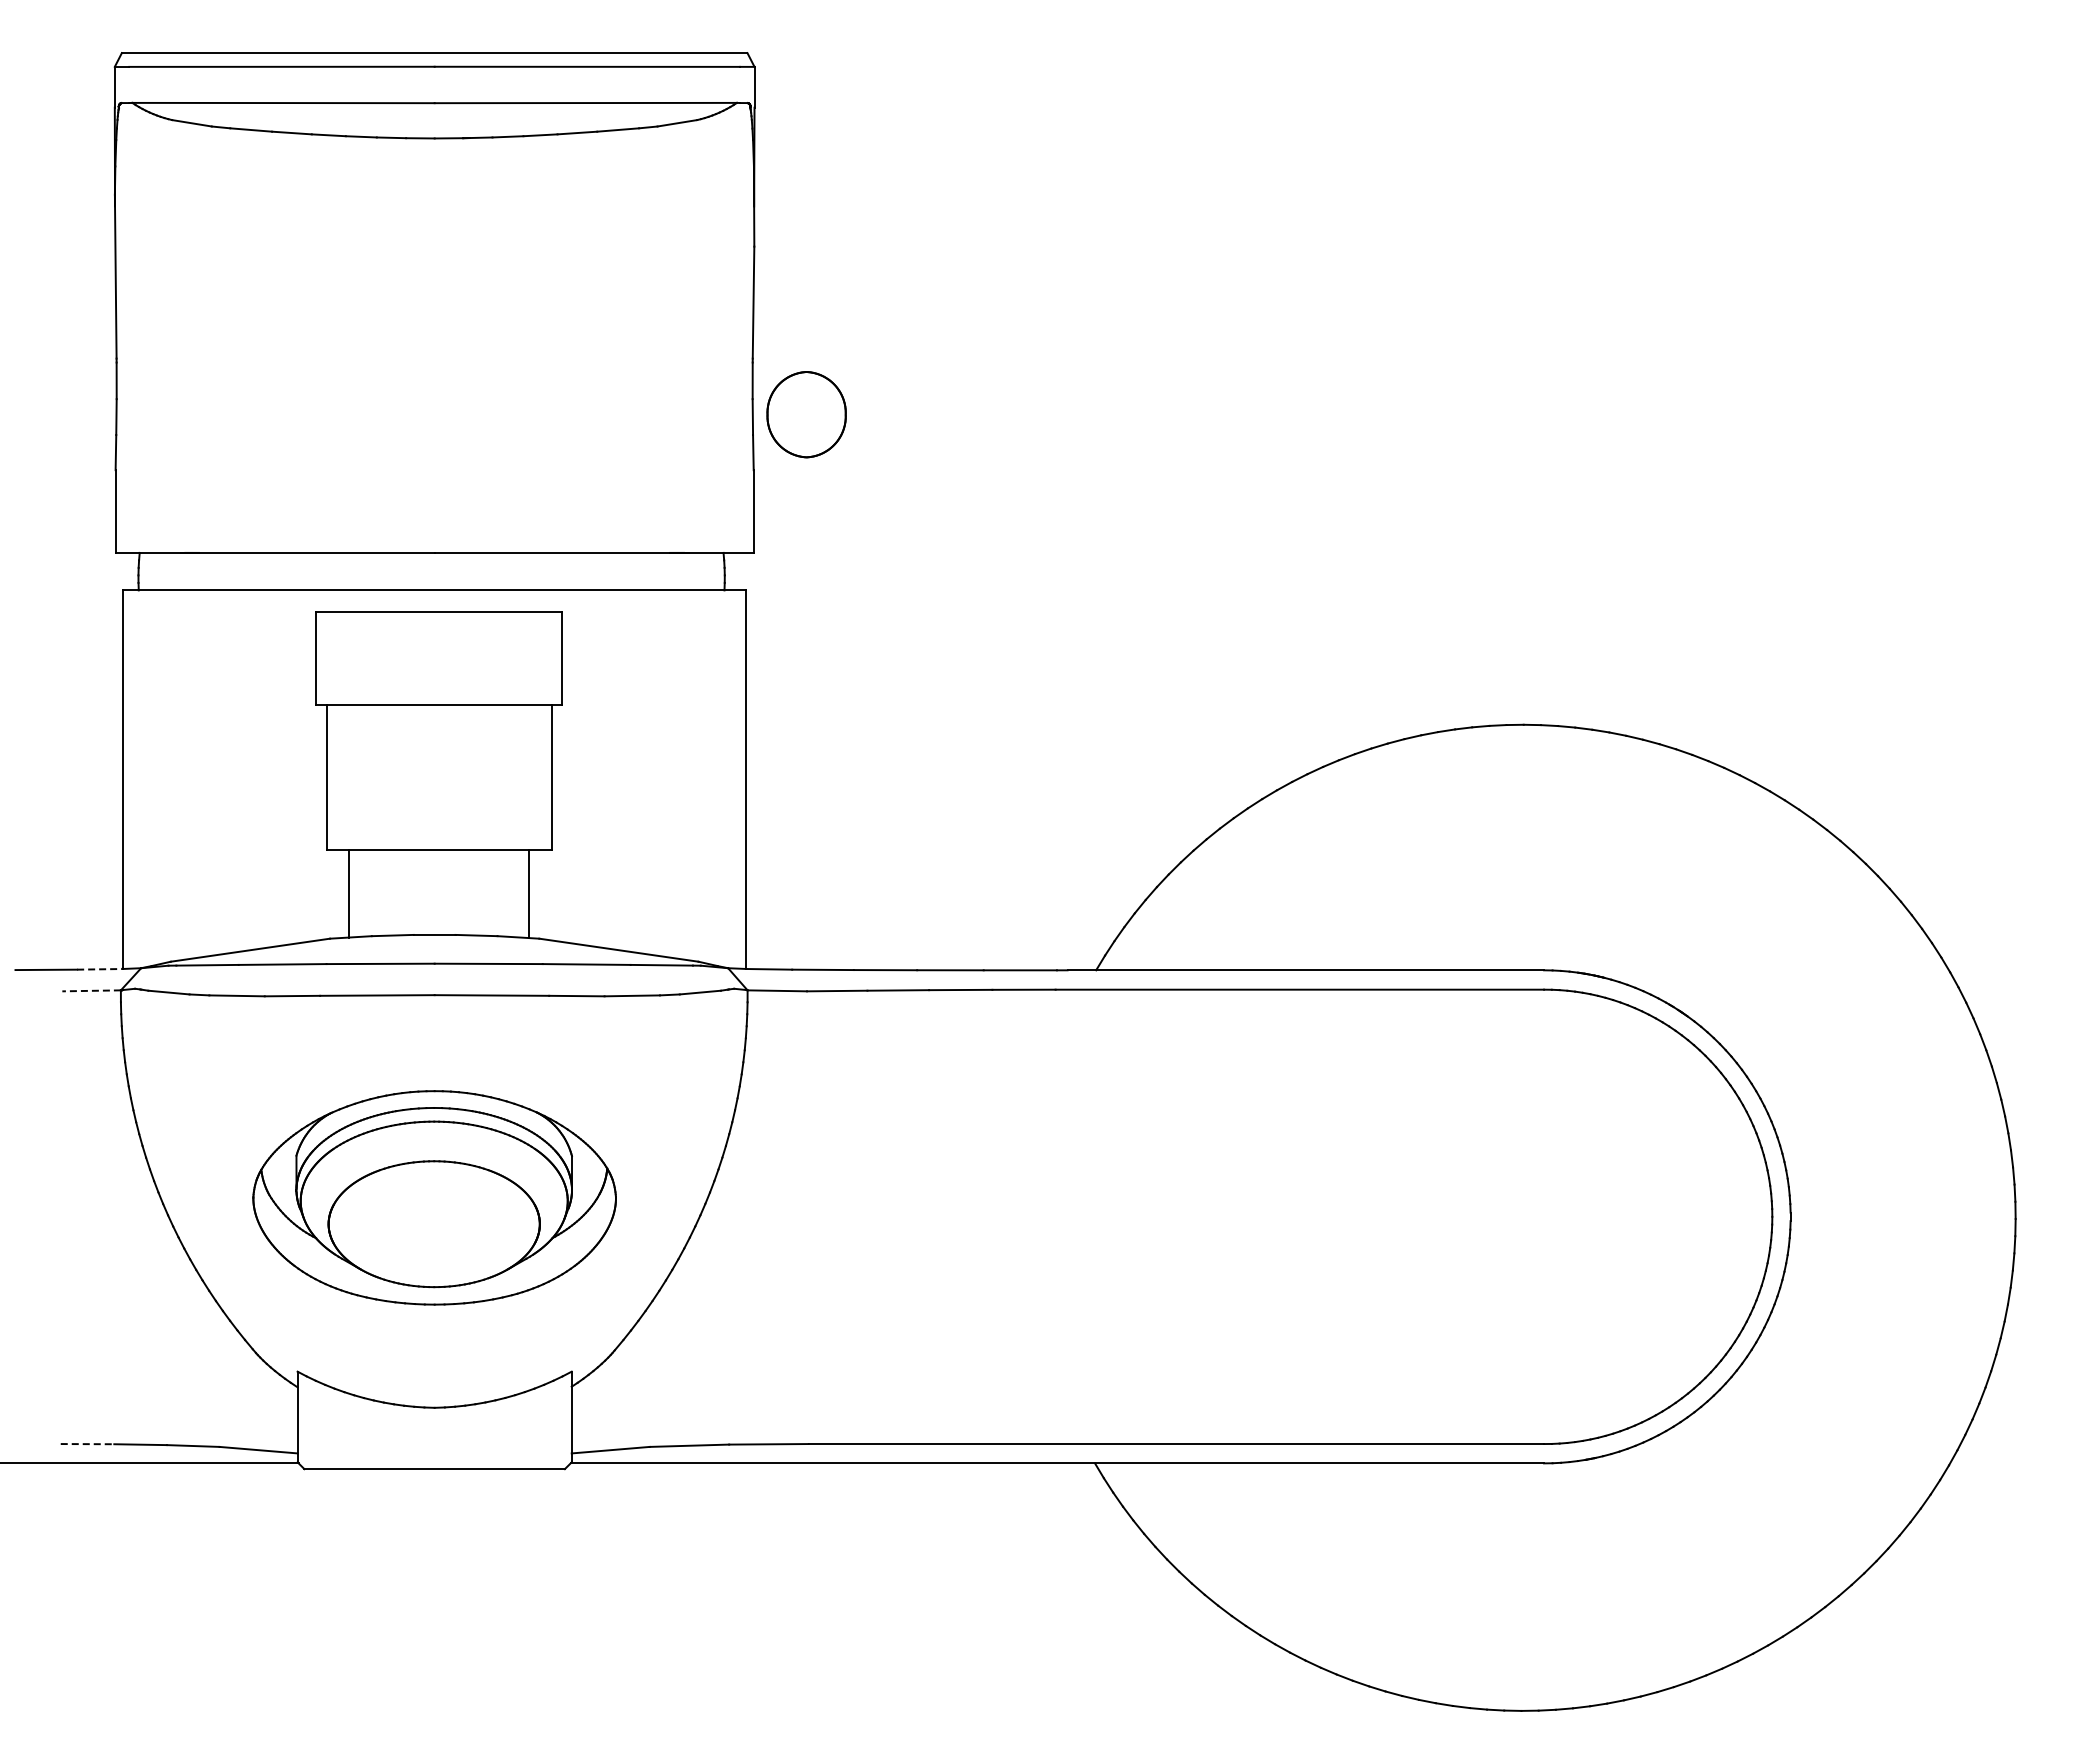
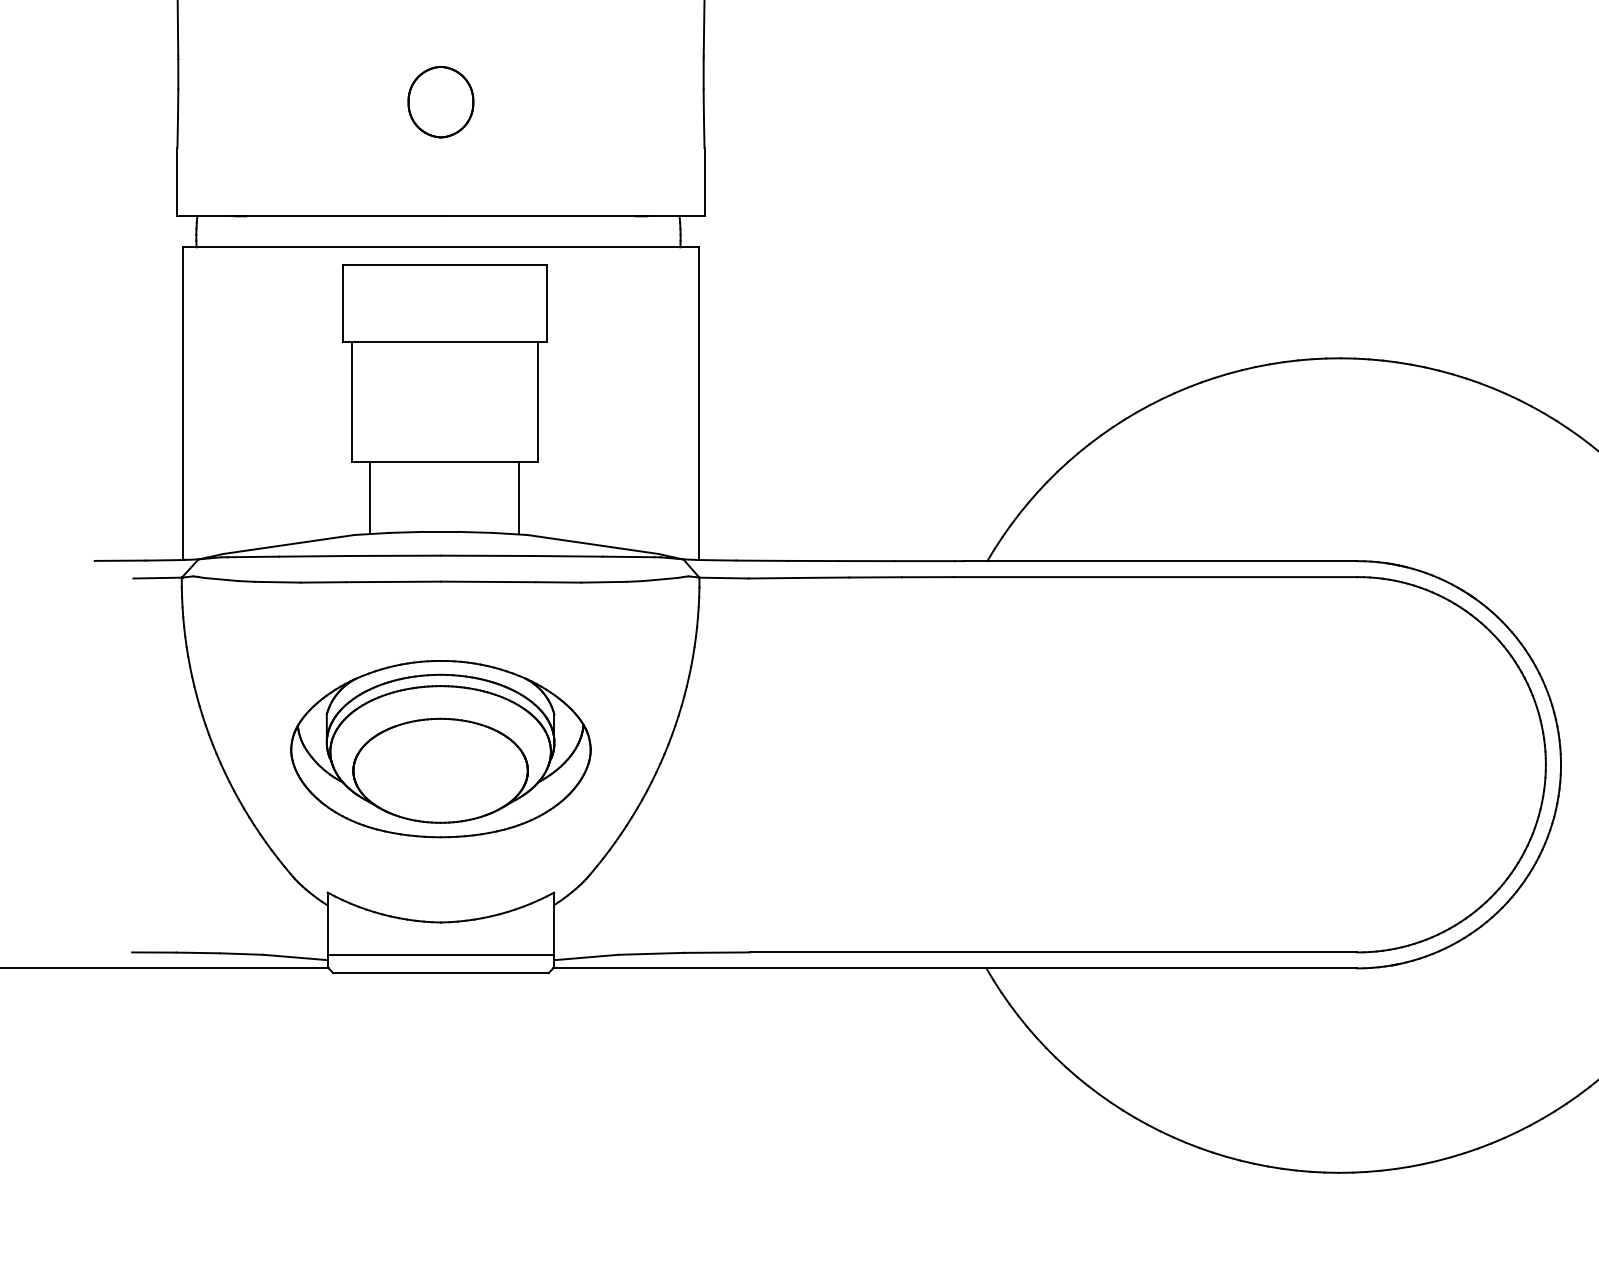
part: (806, 414) -> (440, 102), moved
line: (100, 969) -> (164, 560), dashed -> solid
line: (91, 990) -> (157, 577), dashed -> solid
line: (87, 1444) -> (154, 952), dashed -> solid
line: (434, 1447) -> (440, 955), added

